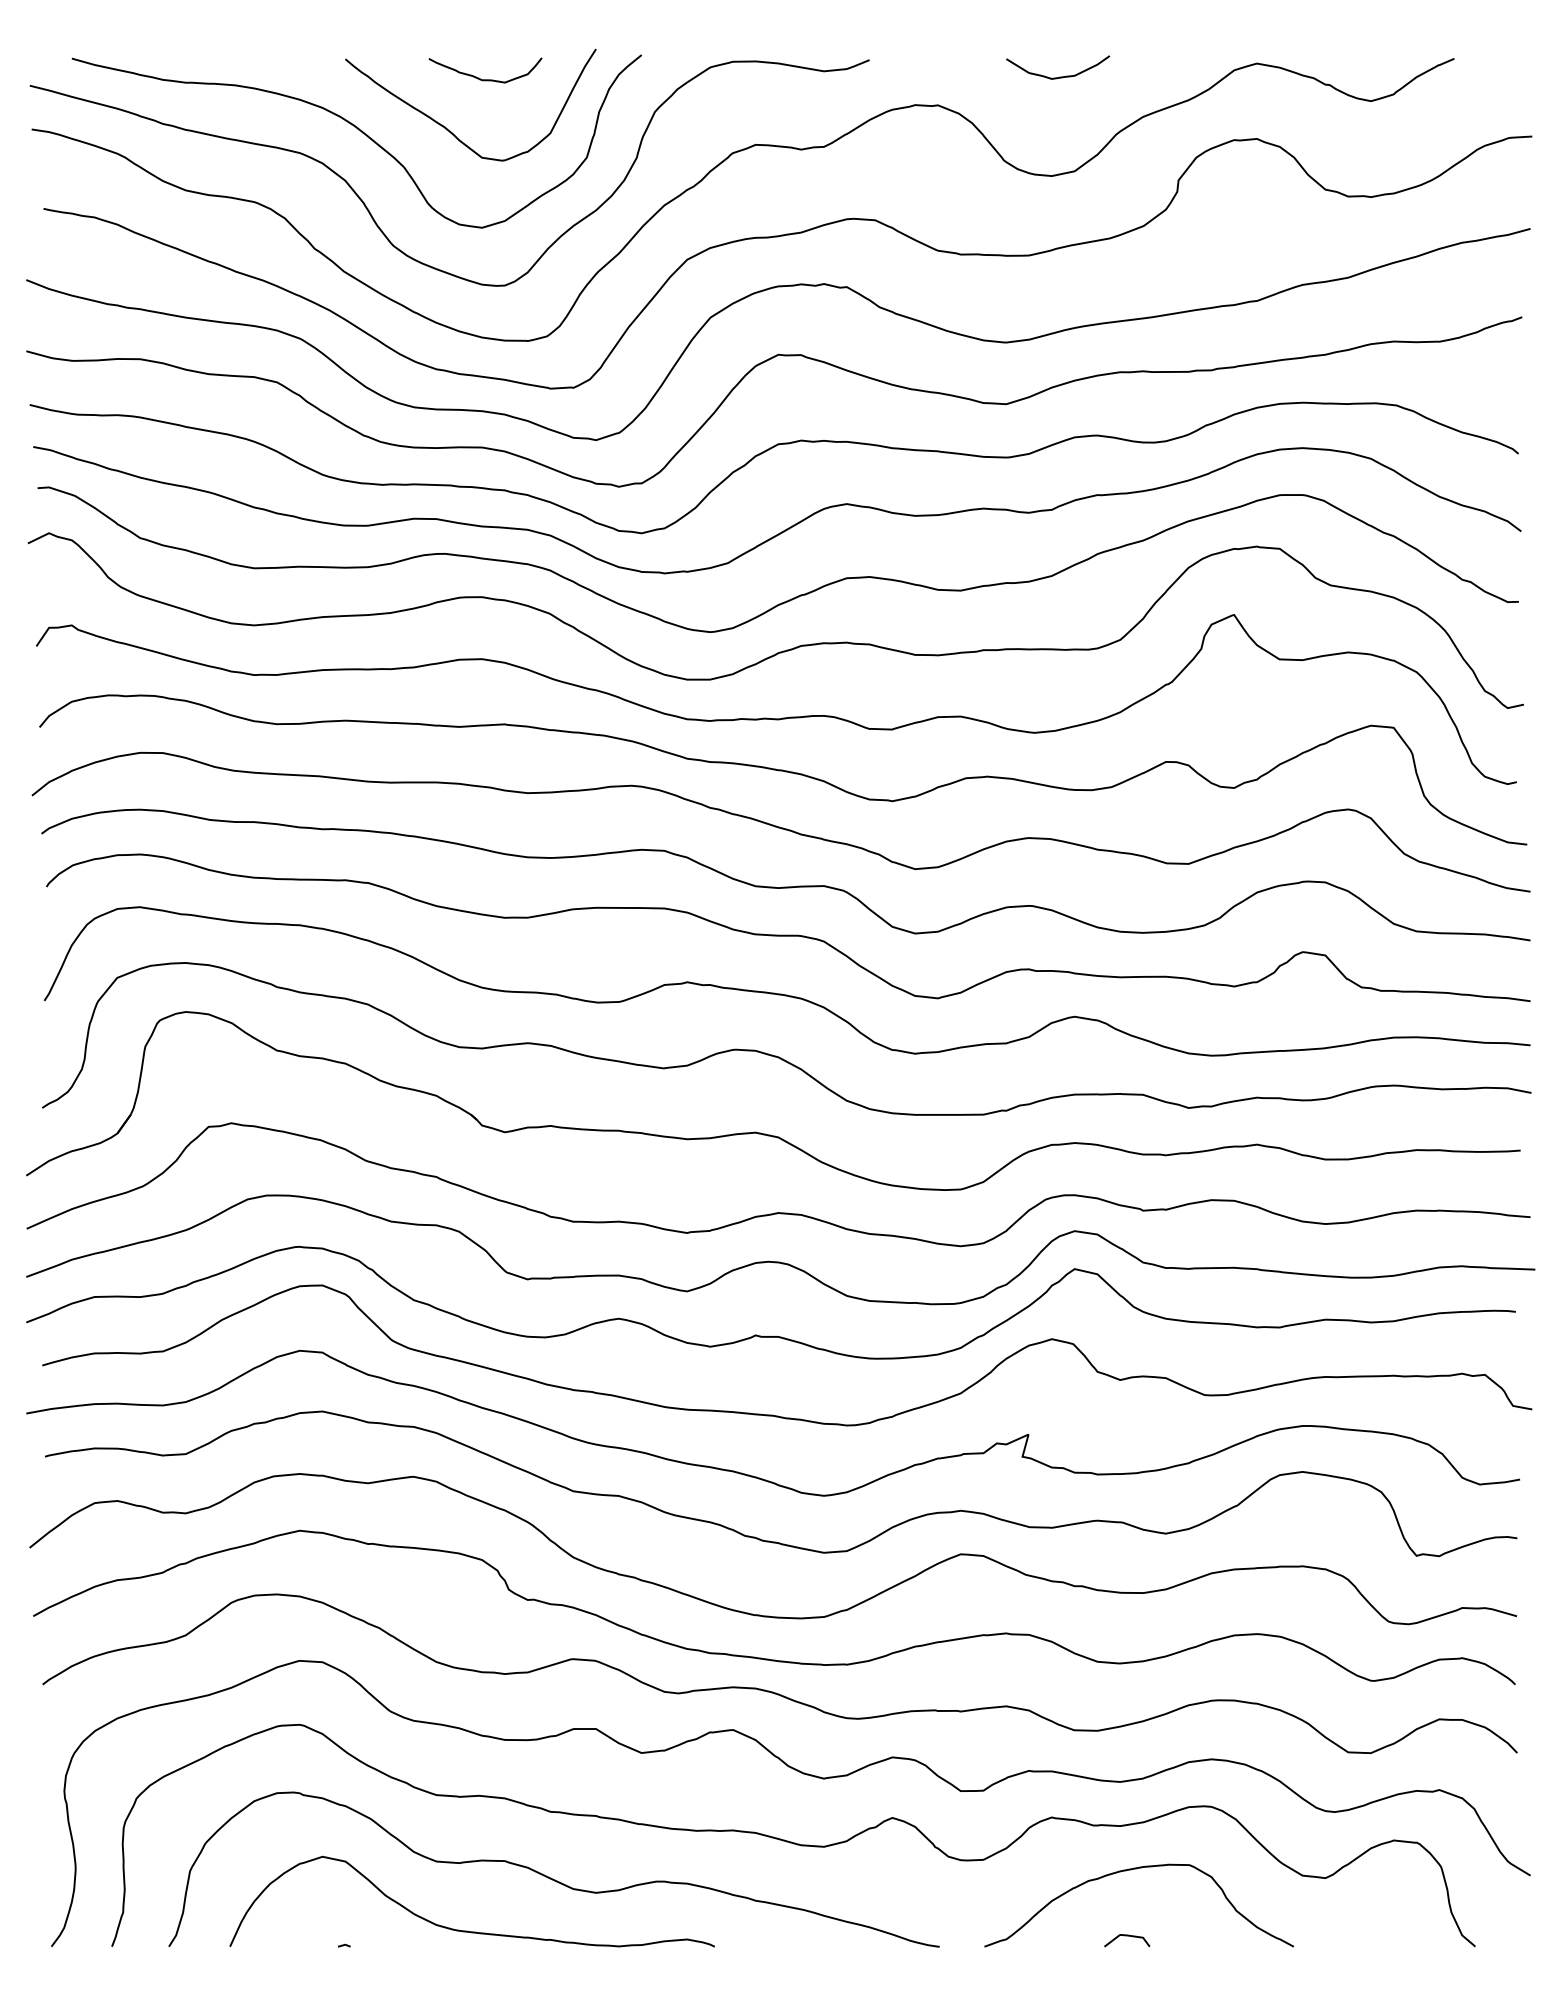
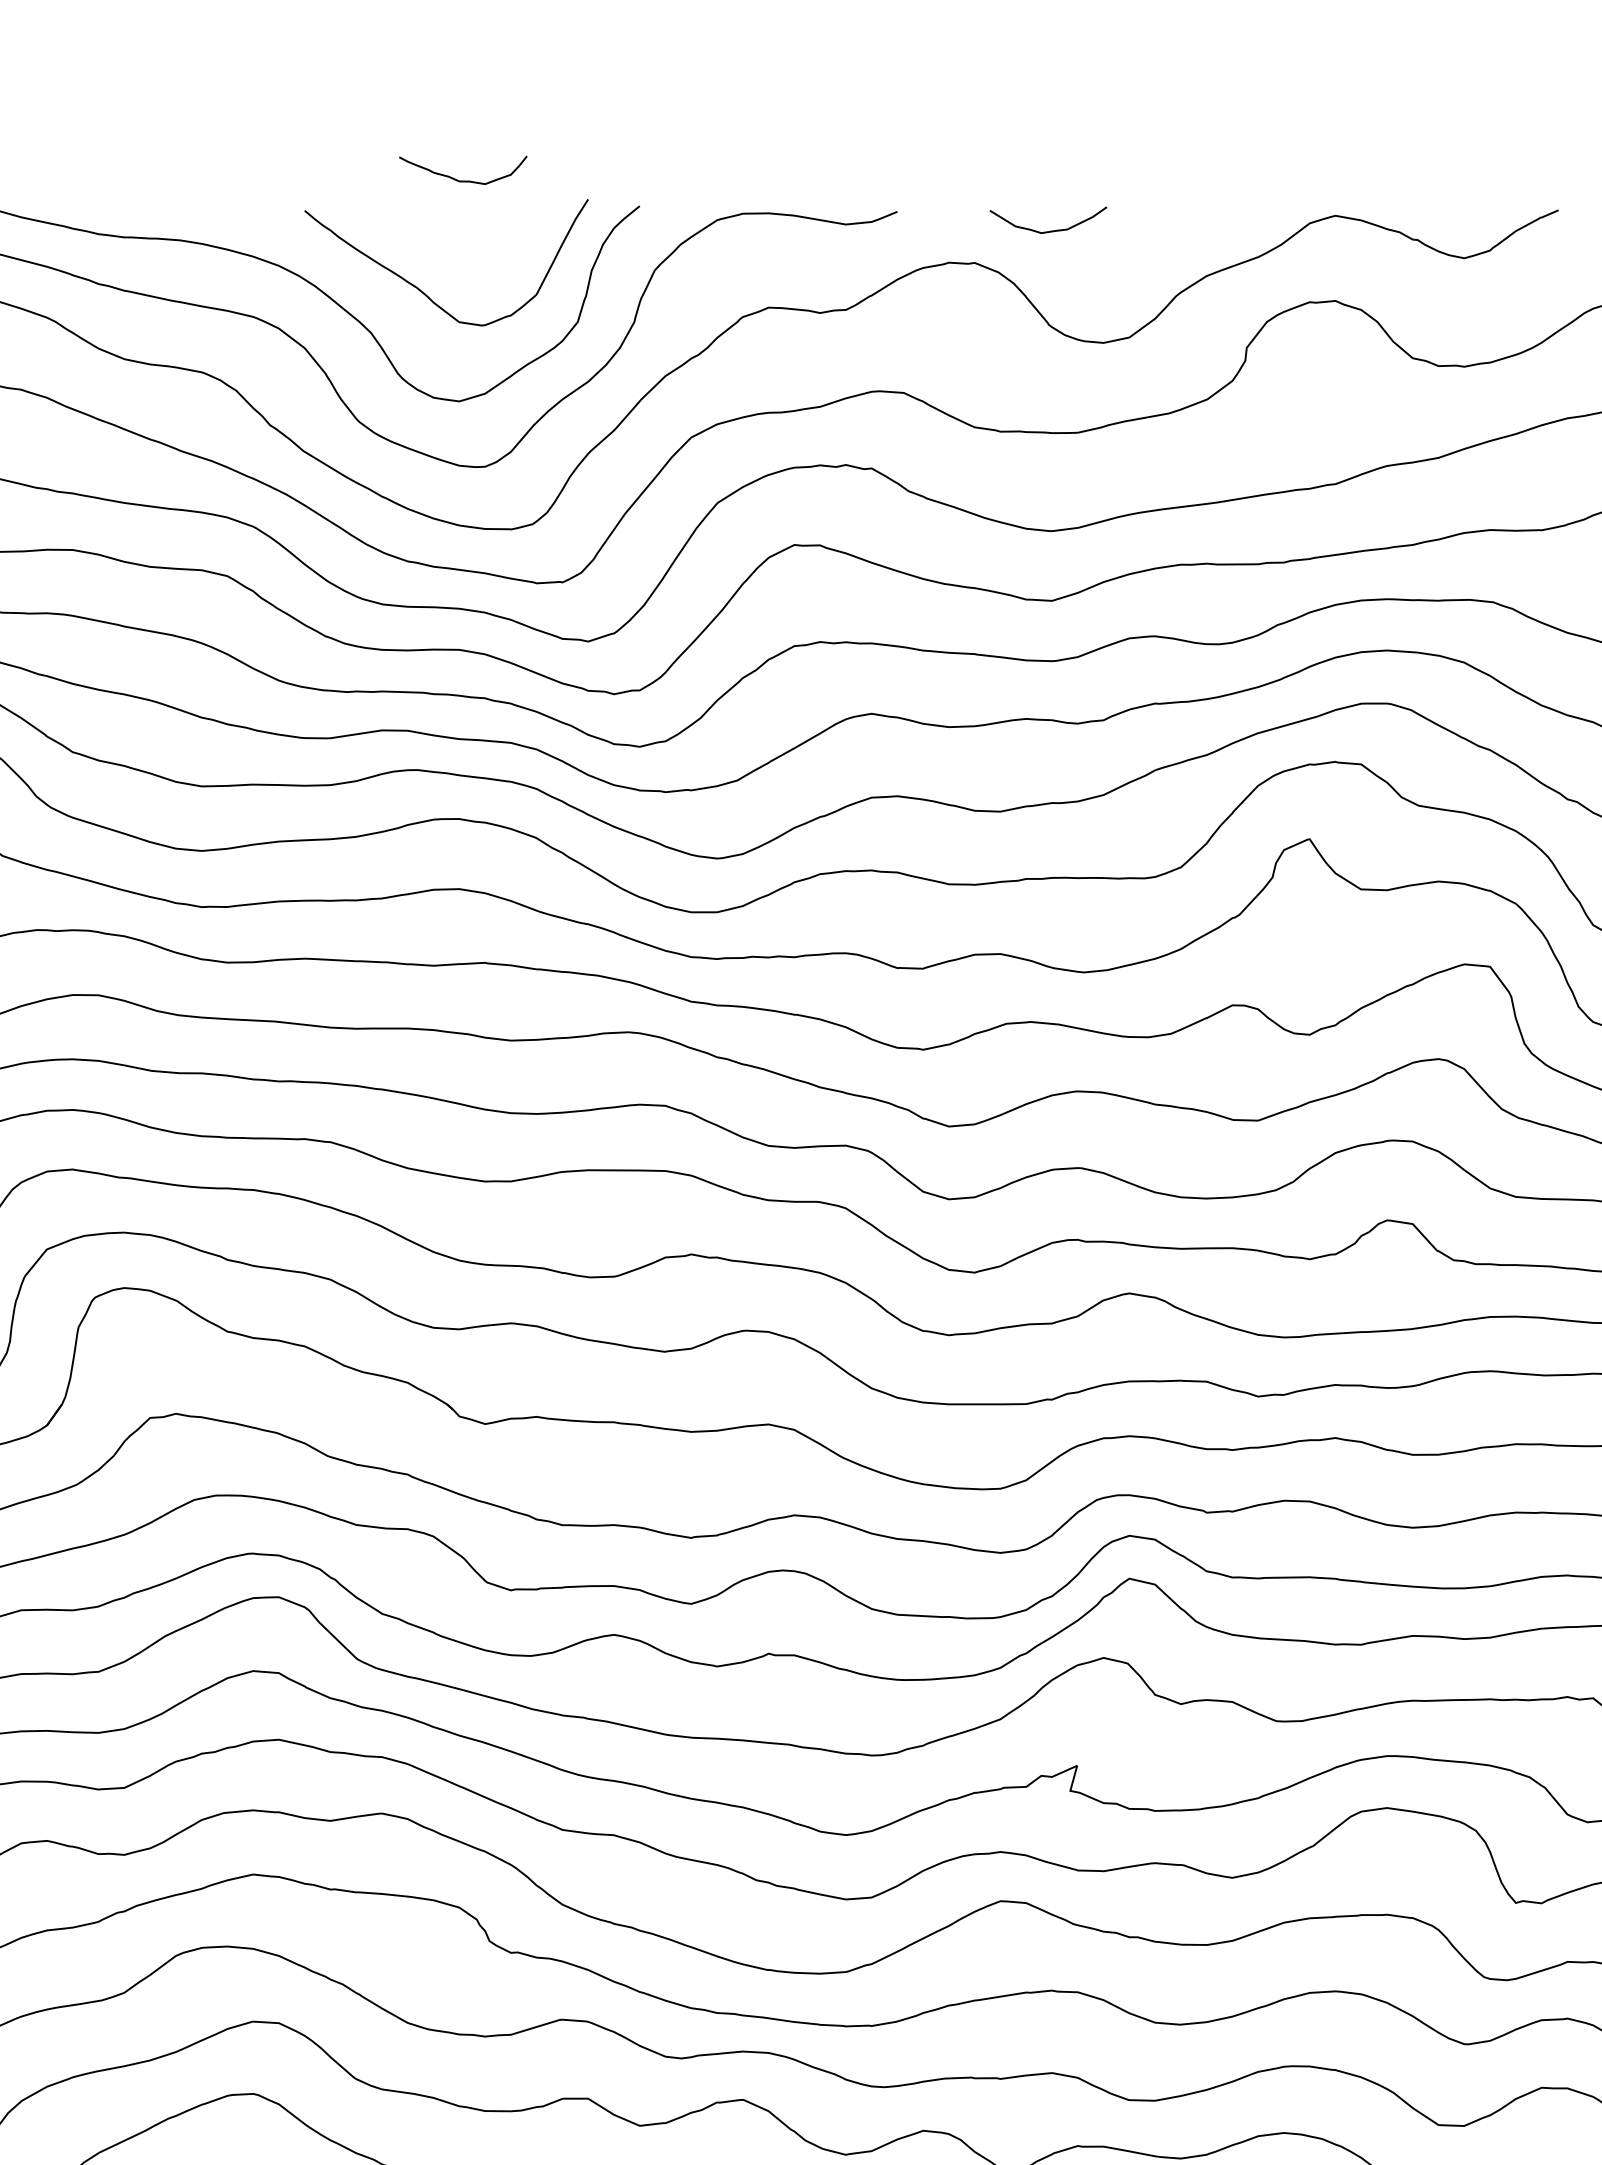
curve: (1059, 76) -> (1049, 230), moved
curve: (485, 79) -> (463, 180), moved

